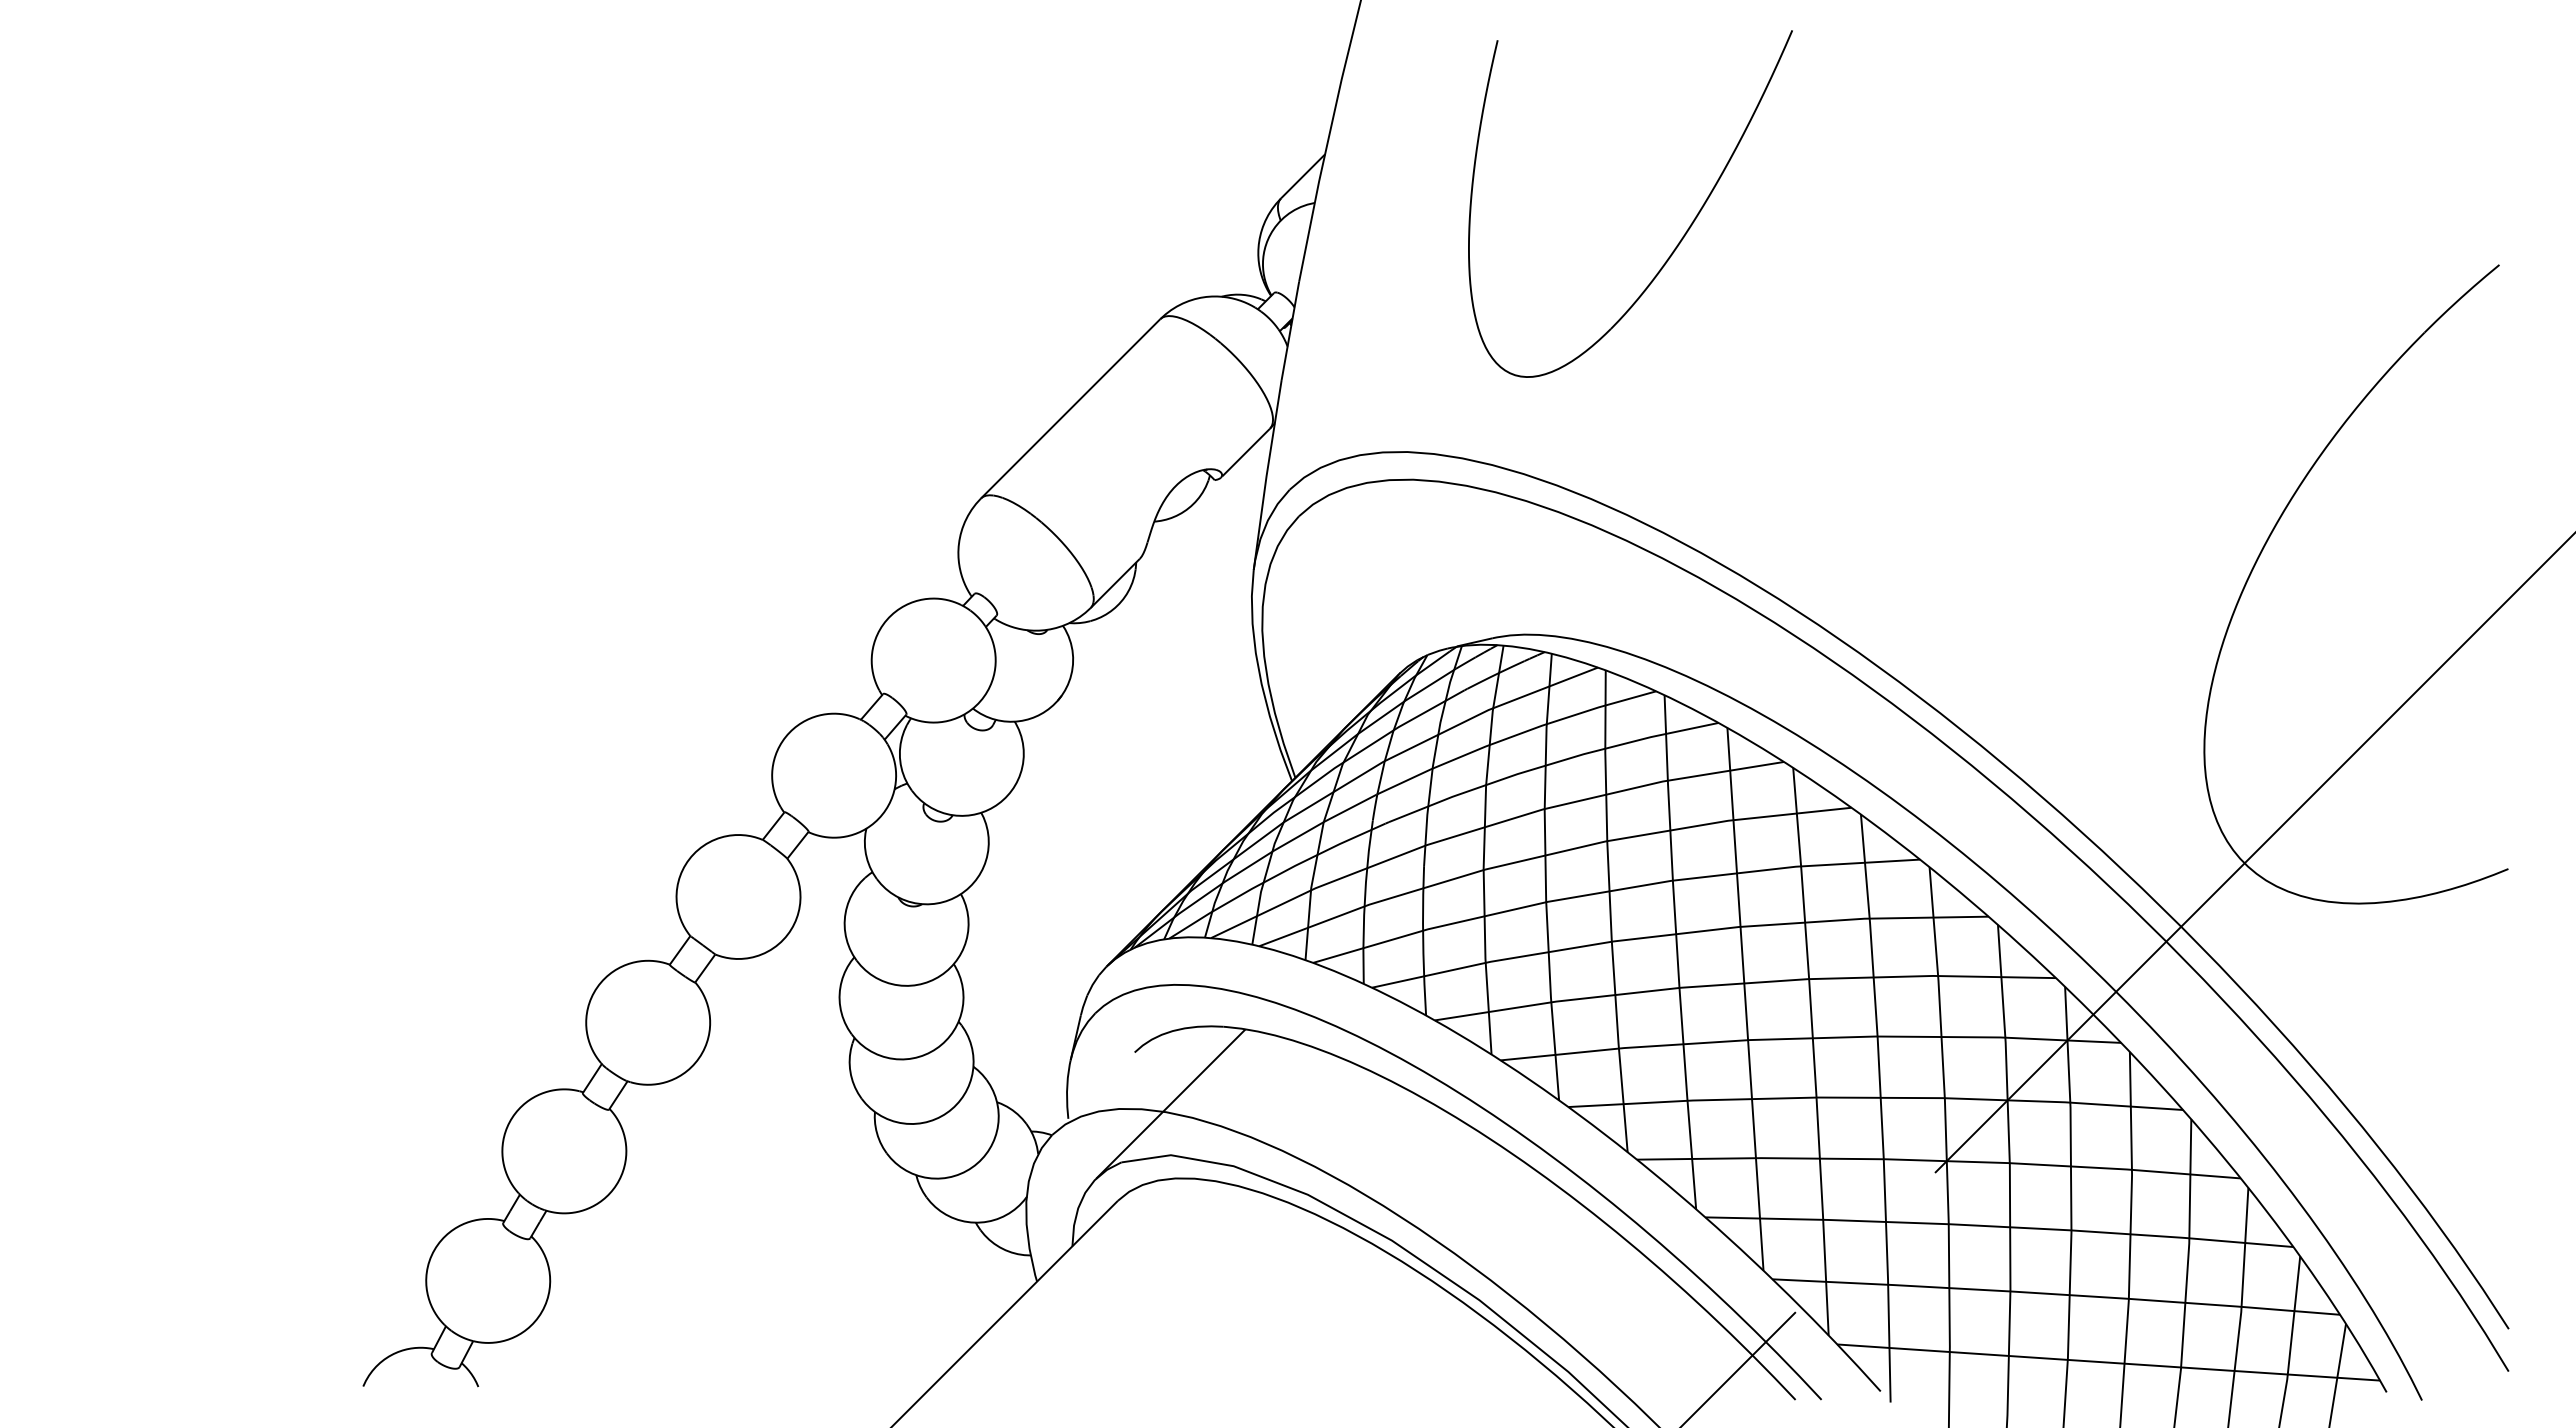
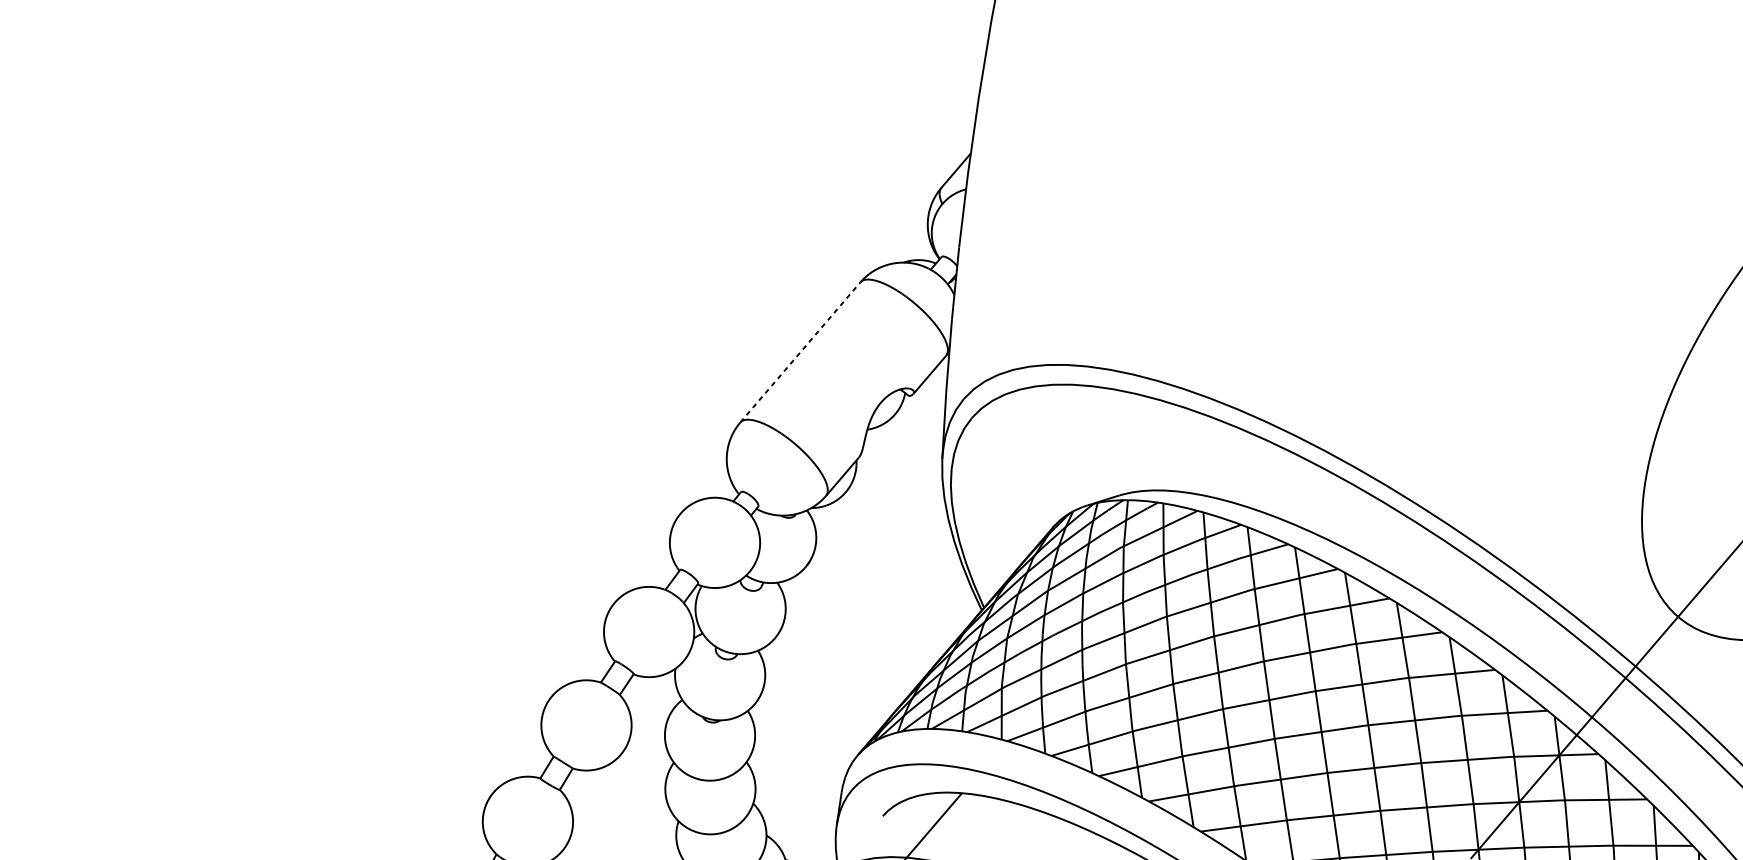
part: (1682, 236) -> (1234, 193), removed
line: (1070, 408) -> (800, 352), solid -> dashed

